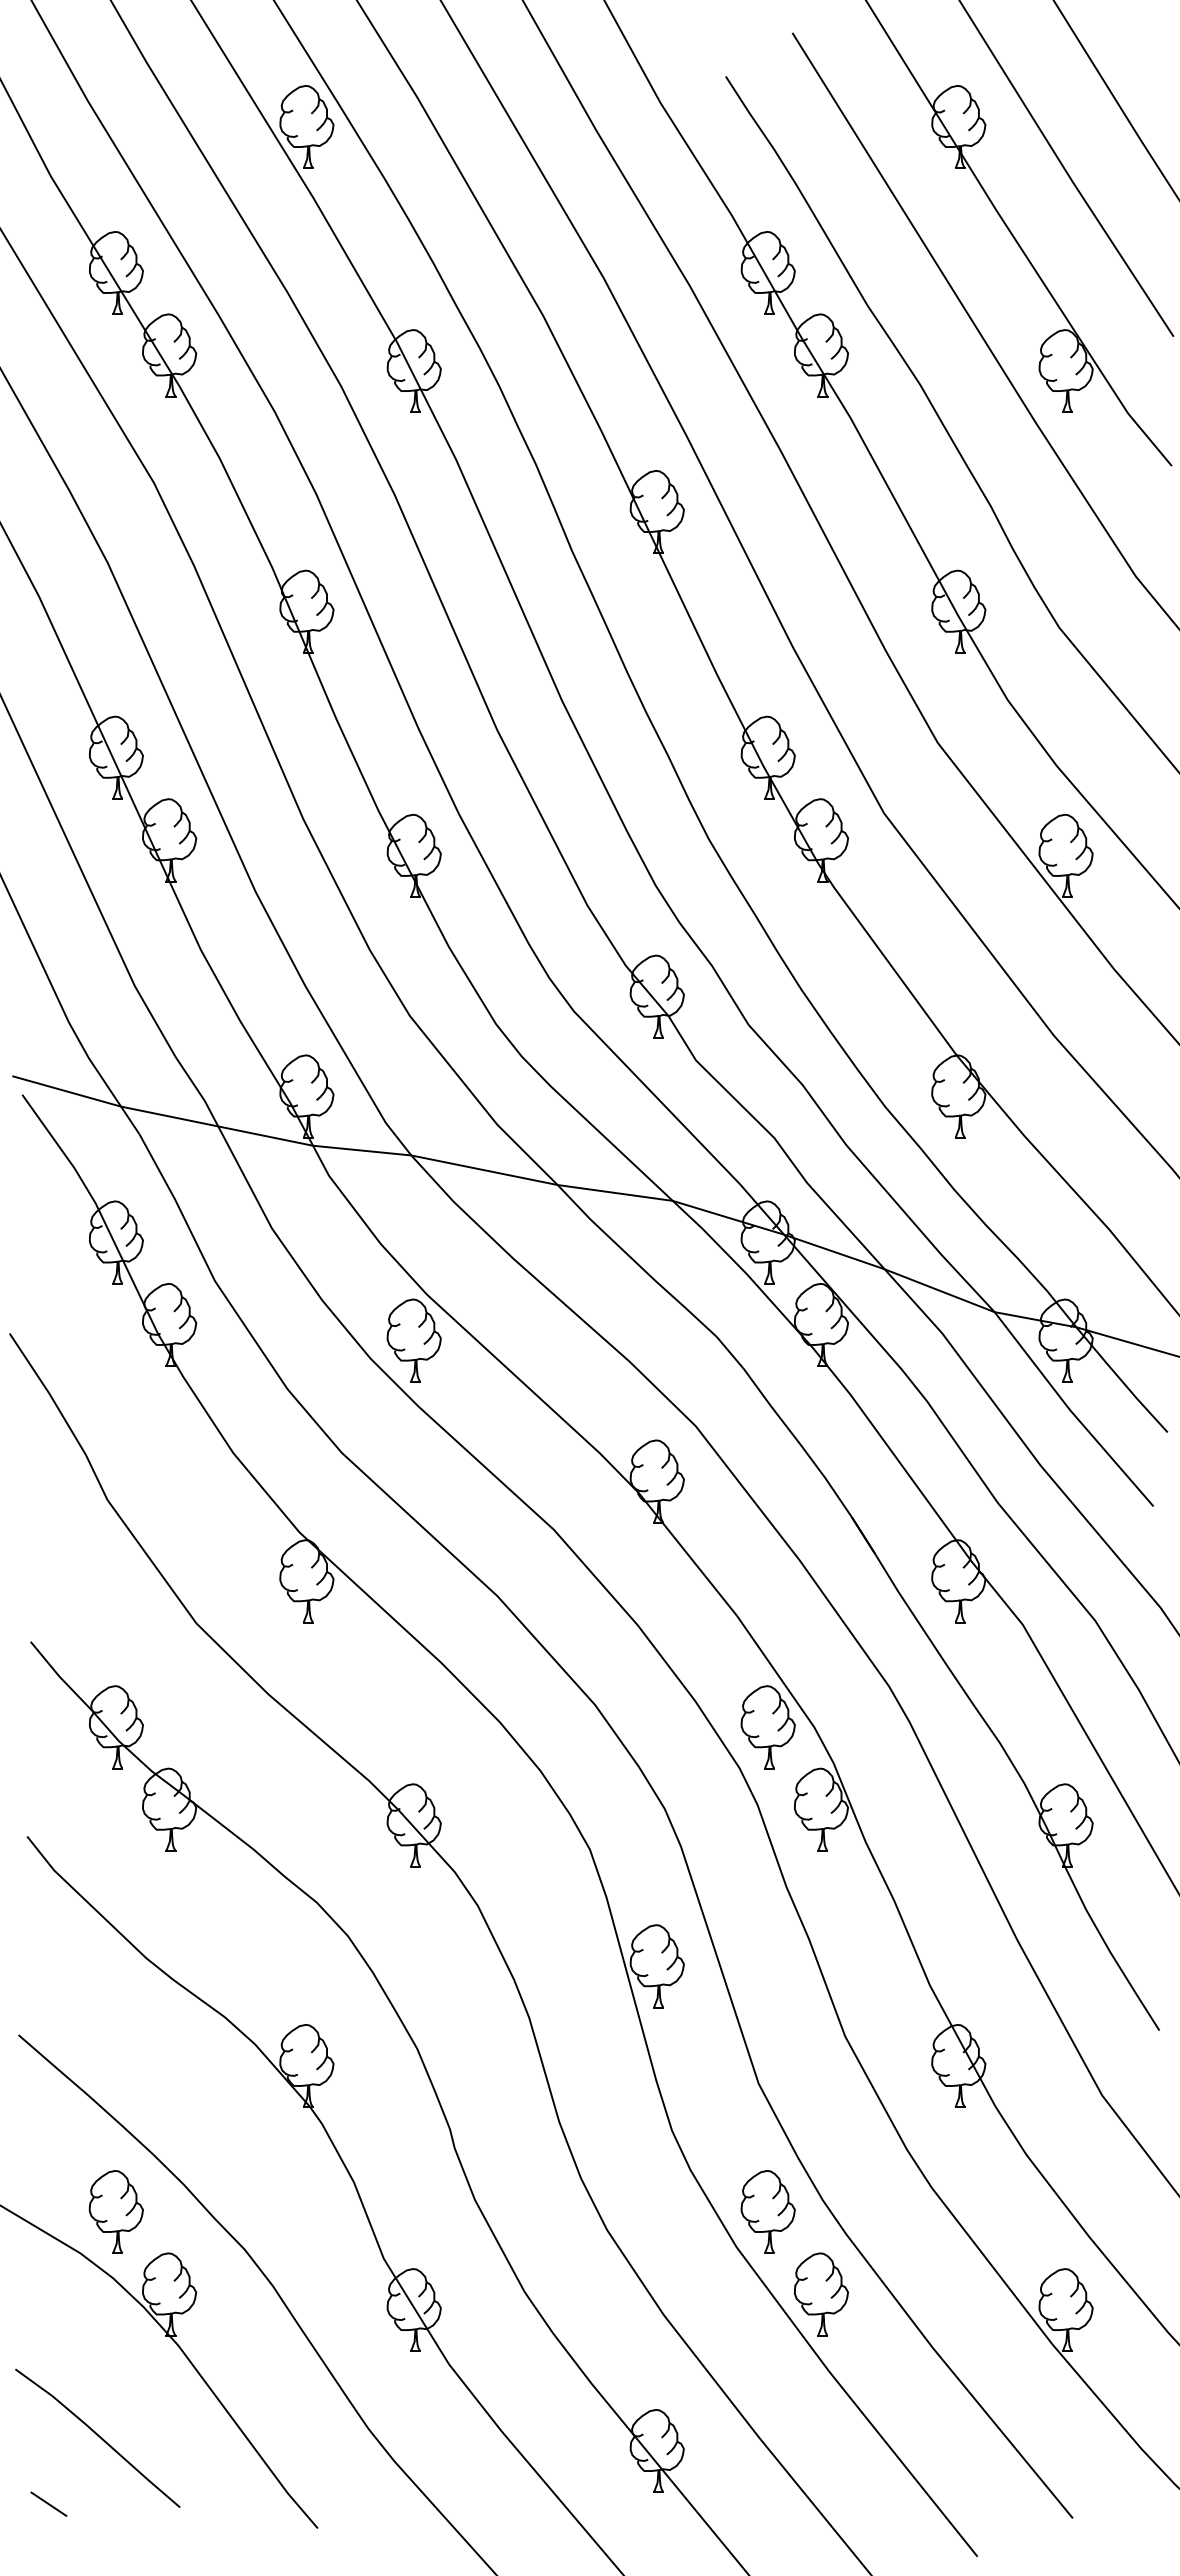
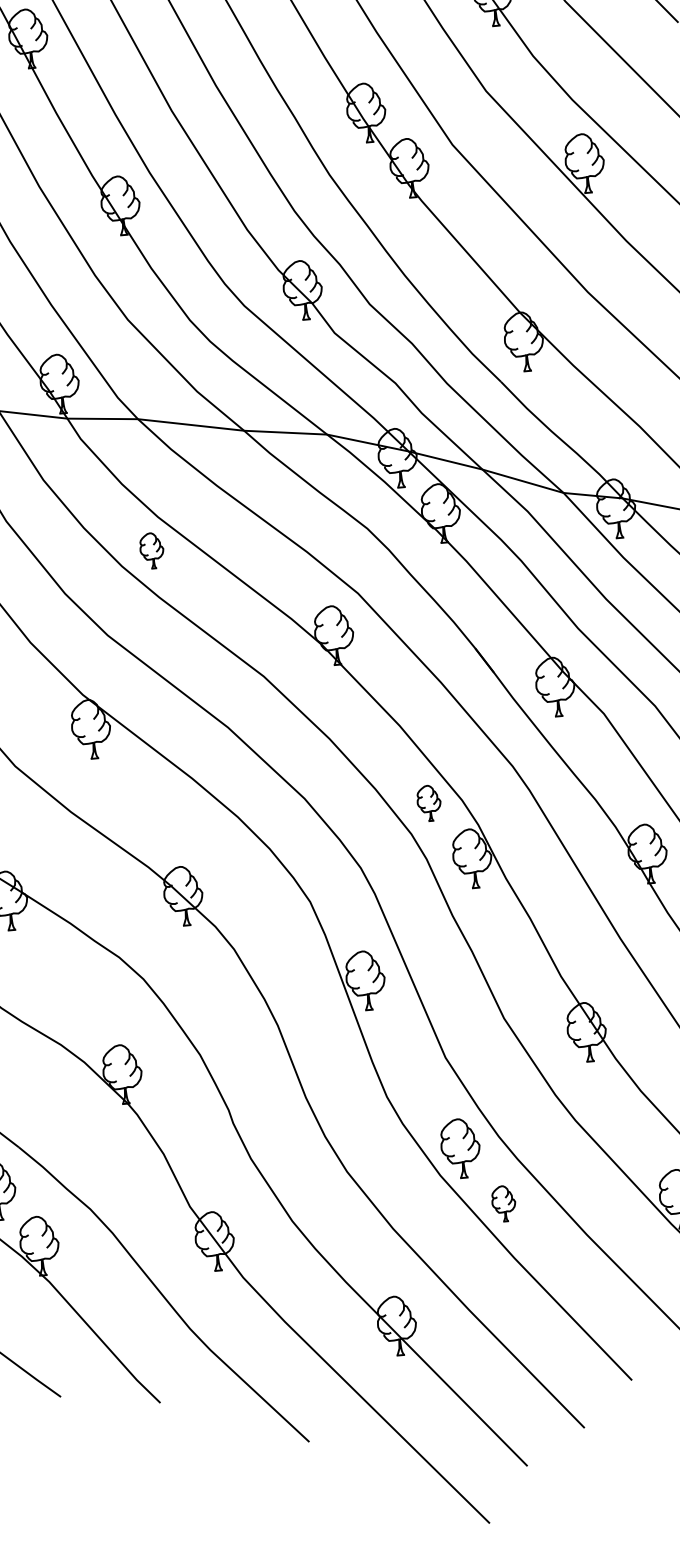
part: (413, 1340) -> (151, 550), size x0.6
part: (767, 1727) -> (428, 803), size x0.6
part: (821, 2294) -> (503, 1203), size x0.6

